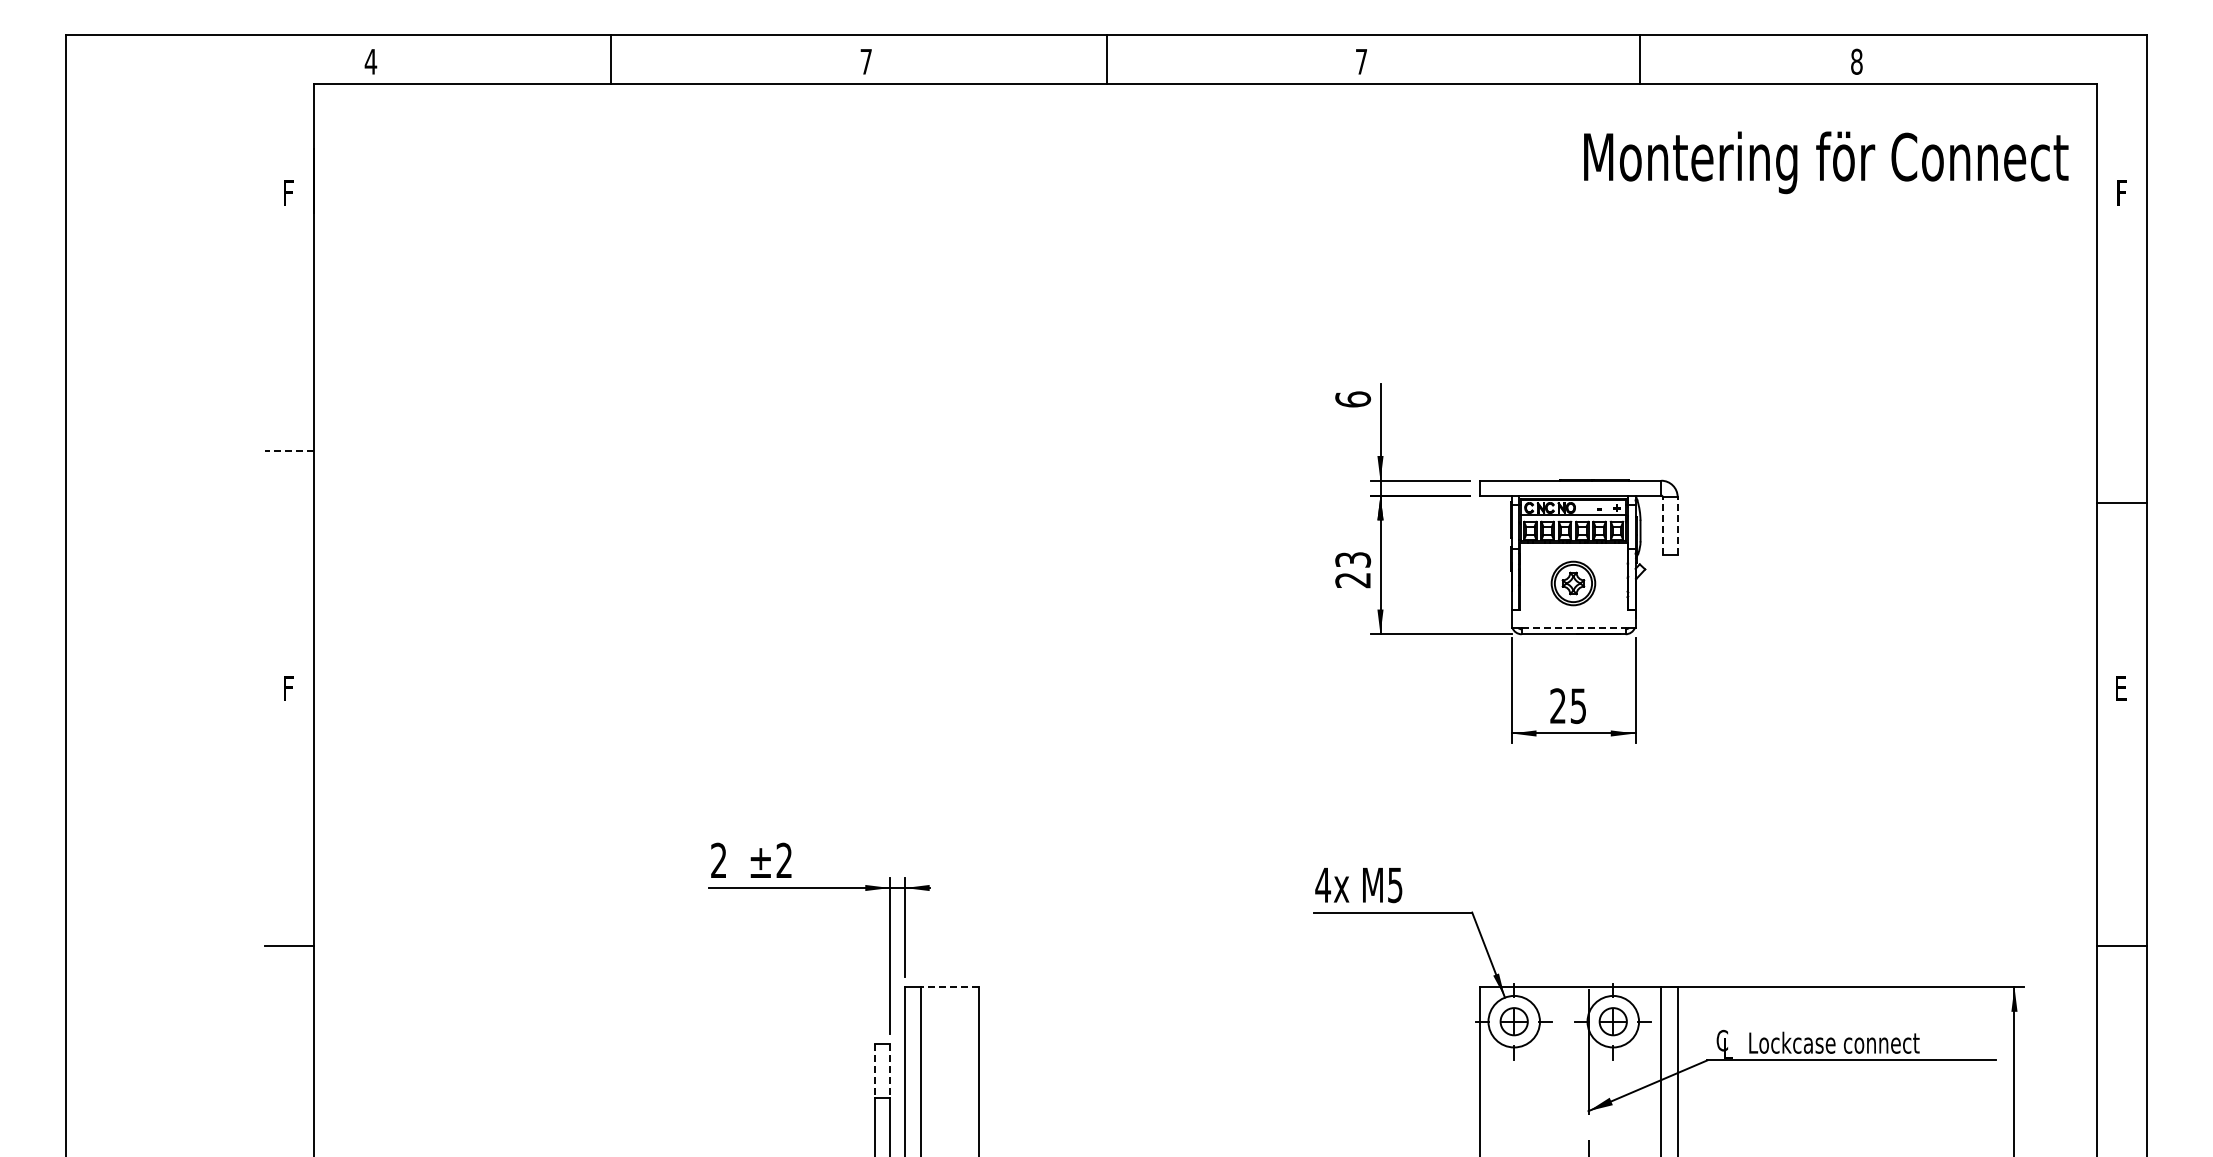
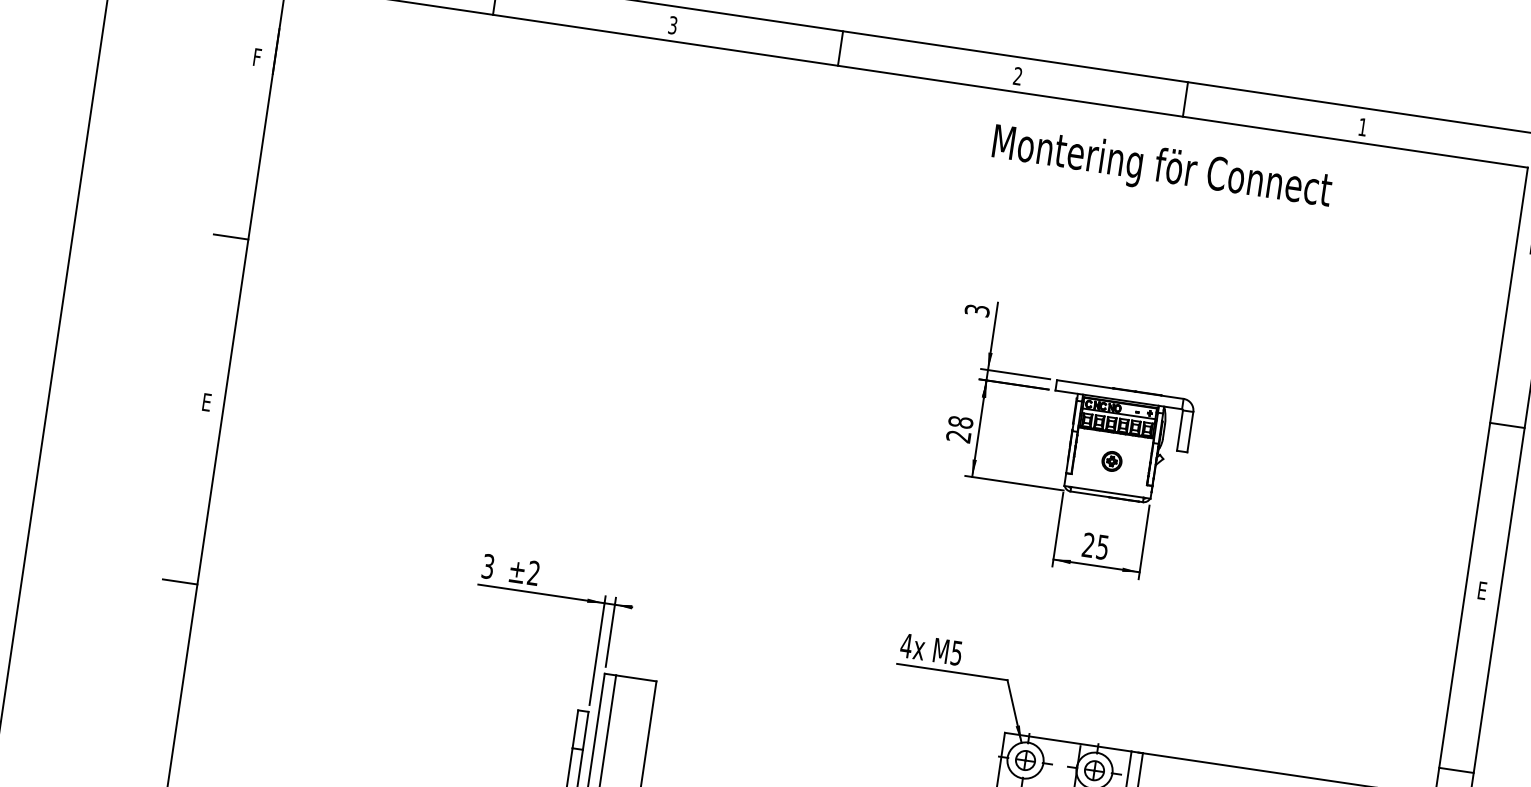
line: (1639, 59) -> (1185, 99), moved
text: (865, 61) -> (672, 25), 7 -> 3
text: (1360, 61) -> (1017, 76), 7 -> 2
text: (1856, 61) -> (1362, 127), 8 -> 1
text: (1826, 162) -> (1162, 169), moved
text: (1353, 399) -> (977, 310), 6 -> 3
line: (289, 450) -> (231, 236), dashed -> solid
line: (2121, 502) -> (1507, 425), moved
line: (1662, 526) -> (1179, 430), dashed -> solid
line: (1677, 526) -> (1190, 432), dashed -> solid
text: (1353, 559) -> (961, 422), 23 -> 28
part: (1573, 583) -> (1111, 461), size x0.62
line: (1574, 627) -> (1108, 492), dashed -> solid
text: (290, 688) -> (207, 402), F -> E
text: (718, 860) -> (487, 566), 2 -> 3
line: (950, 987) -> (636, 678), dashed -> solid
line: (875, 1071) -> (575, 729), dashed -> solid
line: (890, 1071) -> (586, 731), dashed -> solid

